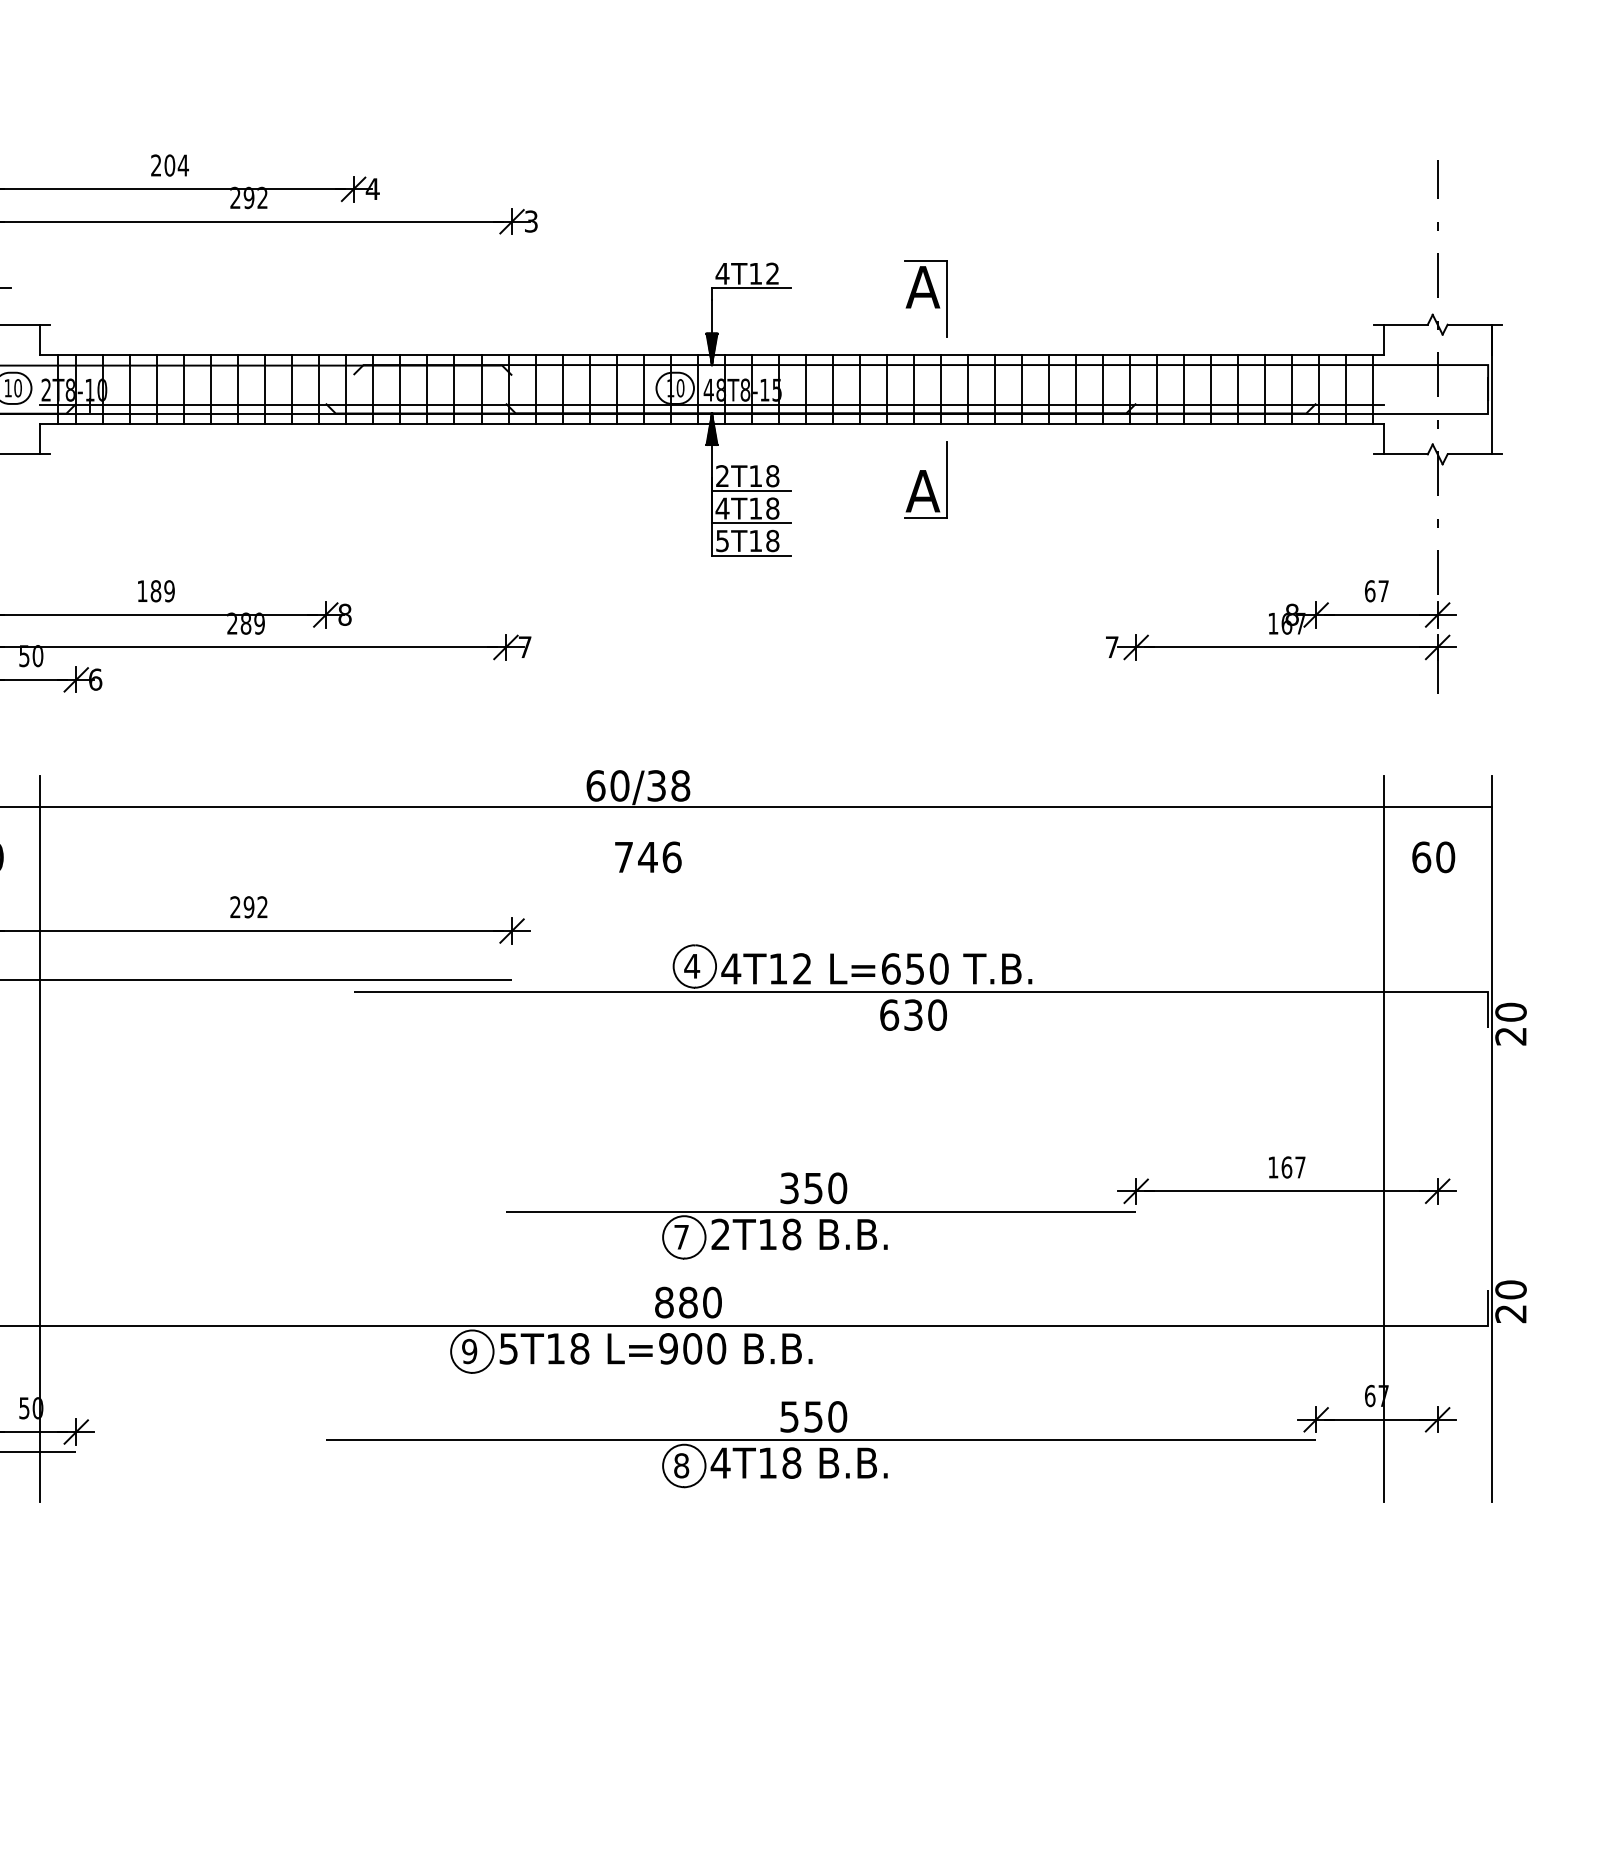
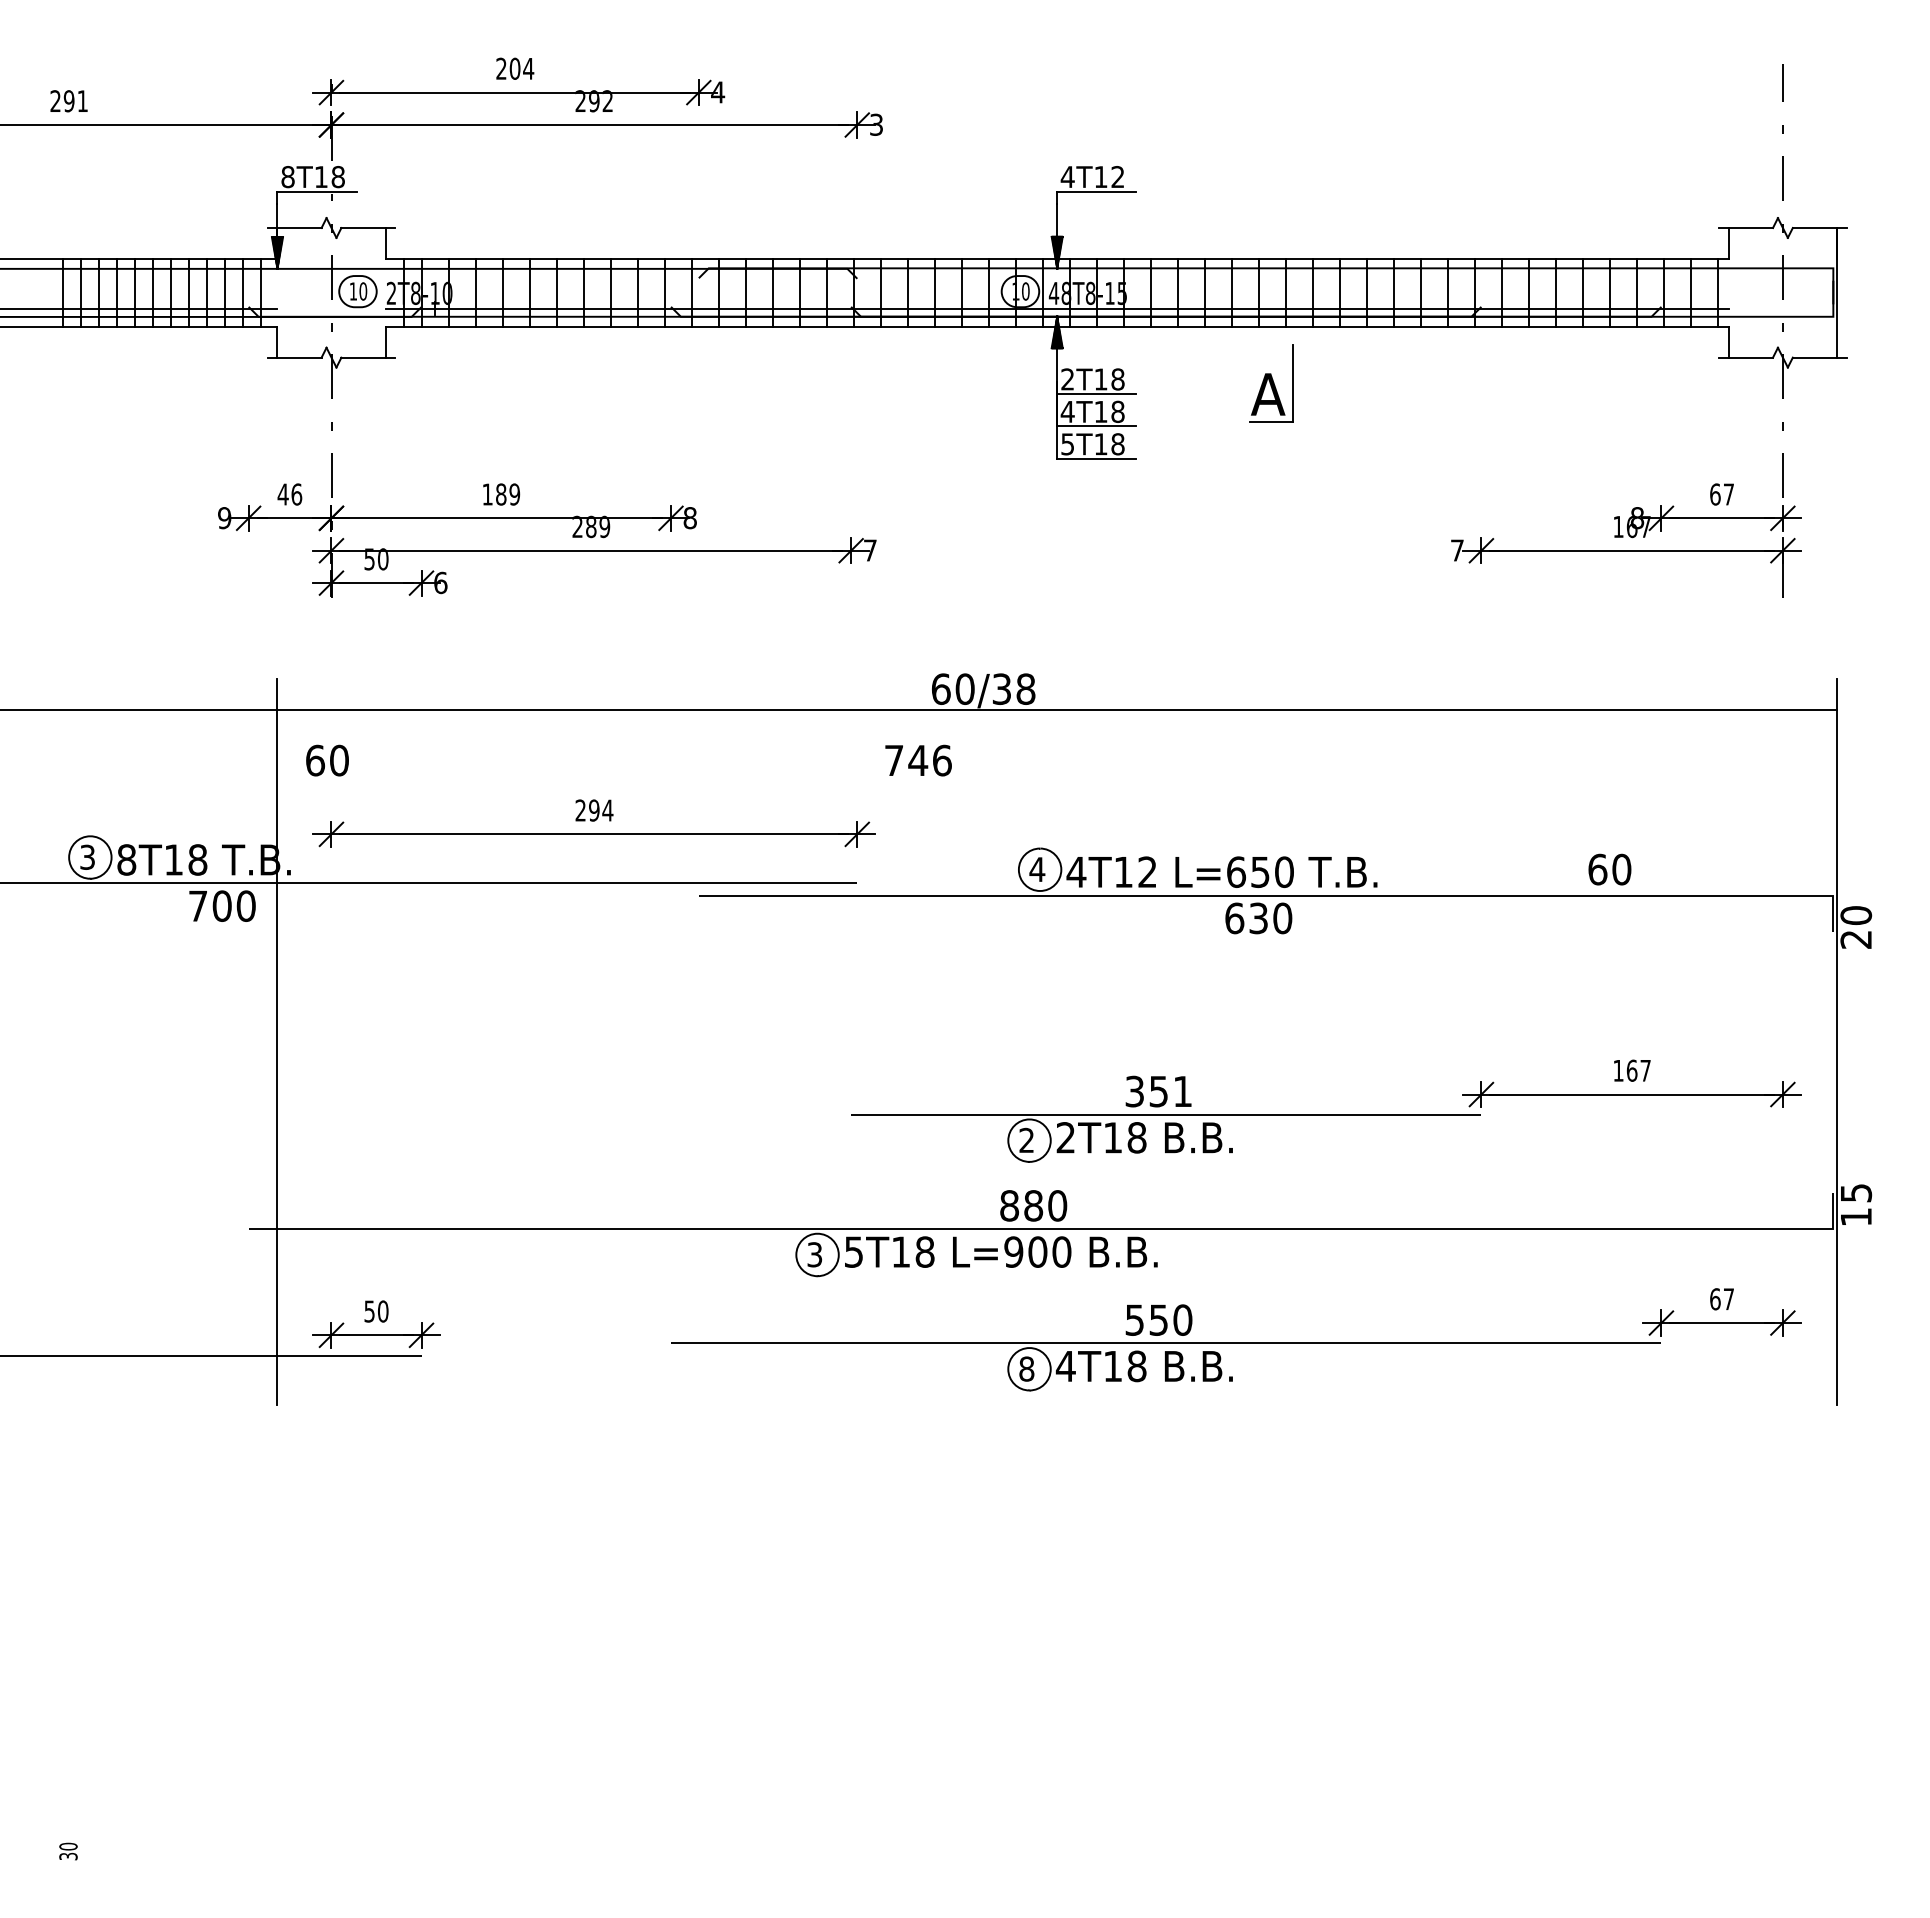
part: (926, 298) -> (1271, 201), removed
text: (648, 857) -> (918, 760), moved
text: (1433, 857) -> (1609, 869), moved
text: (262, 907) -> (607, 810), 292 -> 294
line: (40, 1139) -> (385, 1042), removed
line: (1383, 1139) -> (1728, 1042), removed
text: (837, 1188) -> (1182, 1091), 350 -> 351
text: (681, 1236) -> (1026, 1139), 7 -> 2
text: (1511, 1301) -> (1856, 1204), 20 -> 15
text: (469, 1351) -> (814, 1254), 9 -> 3

